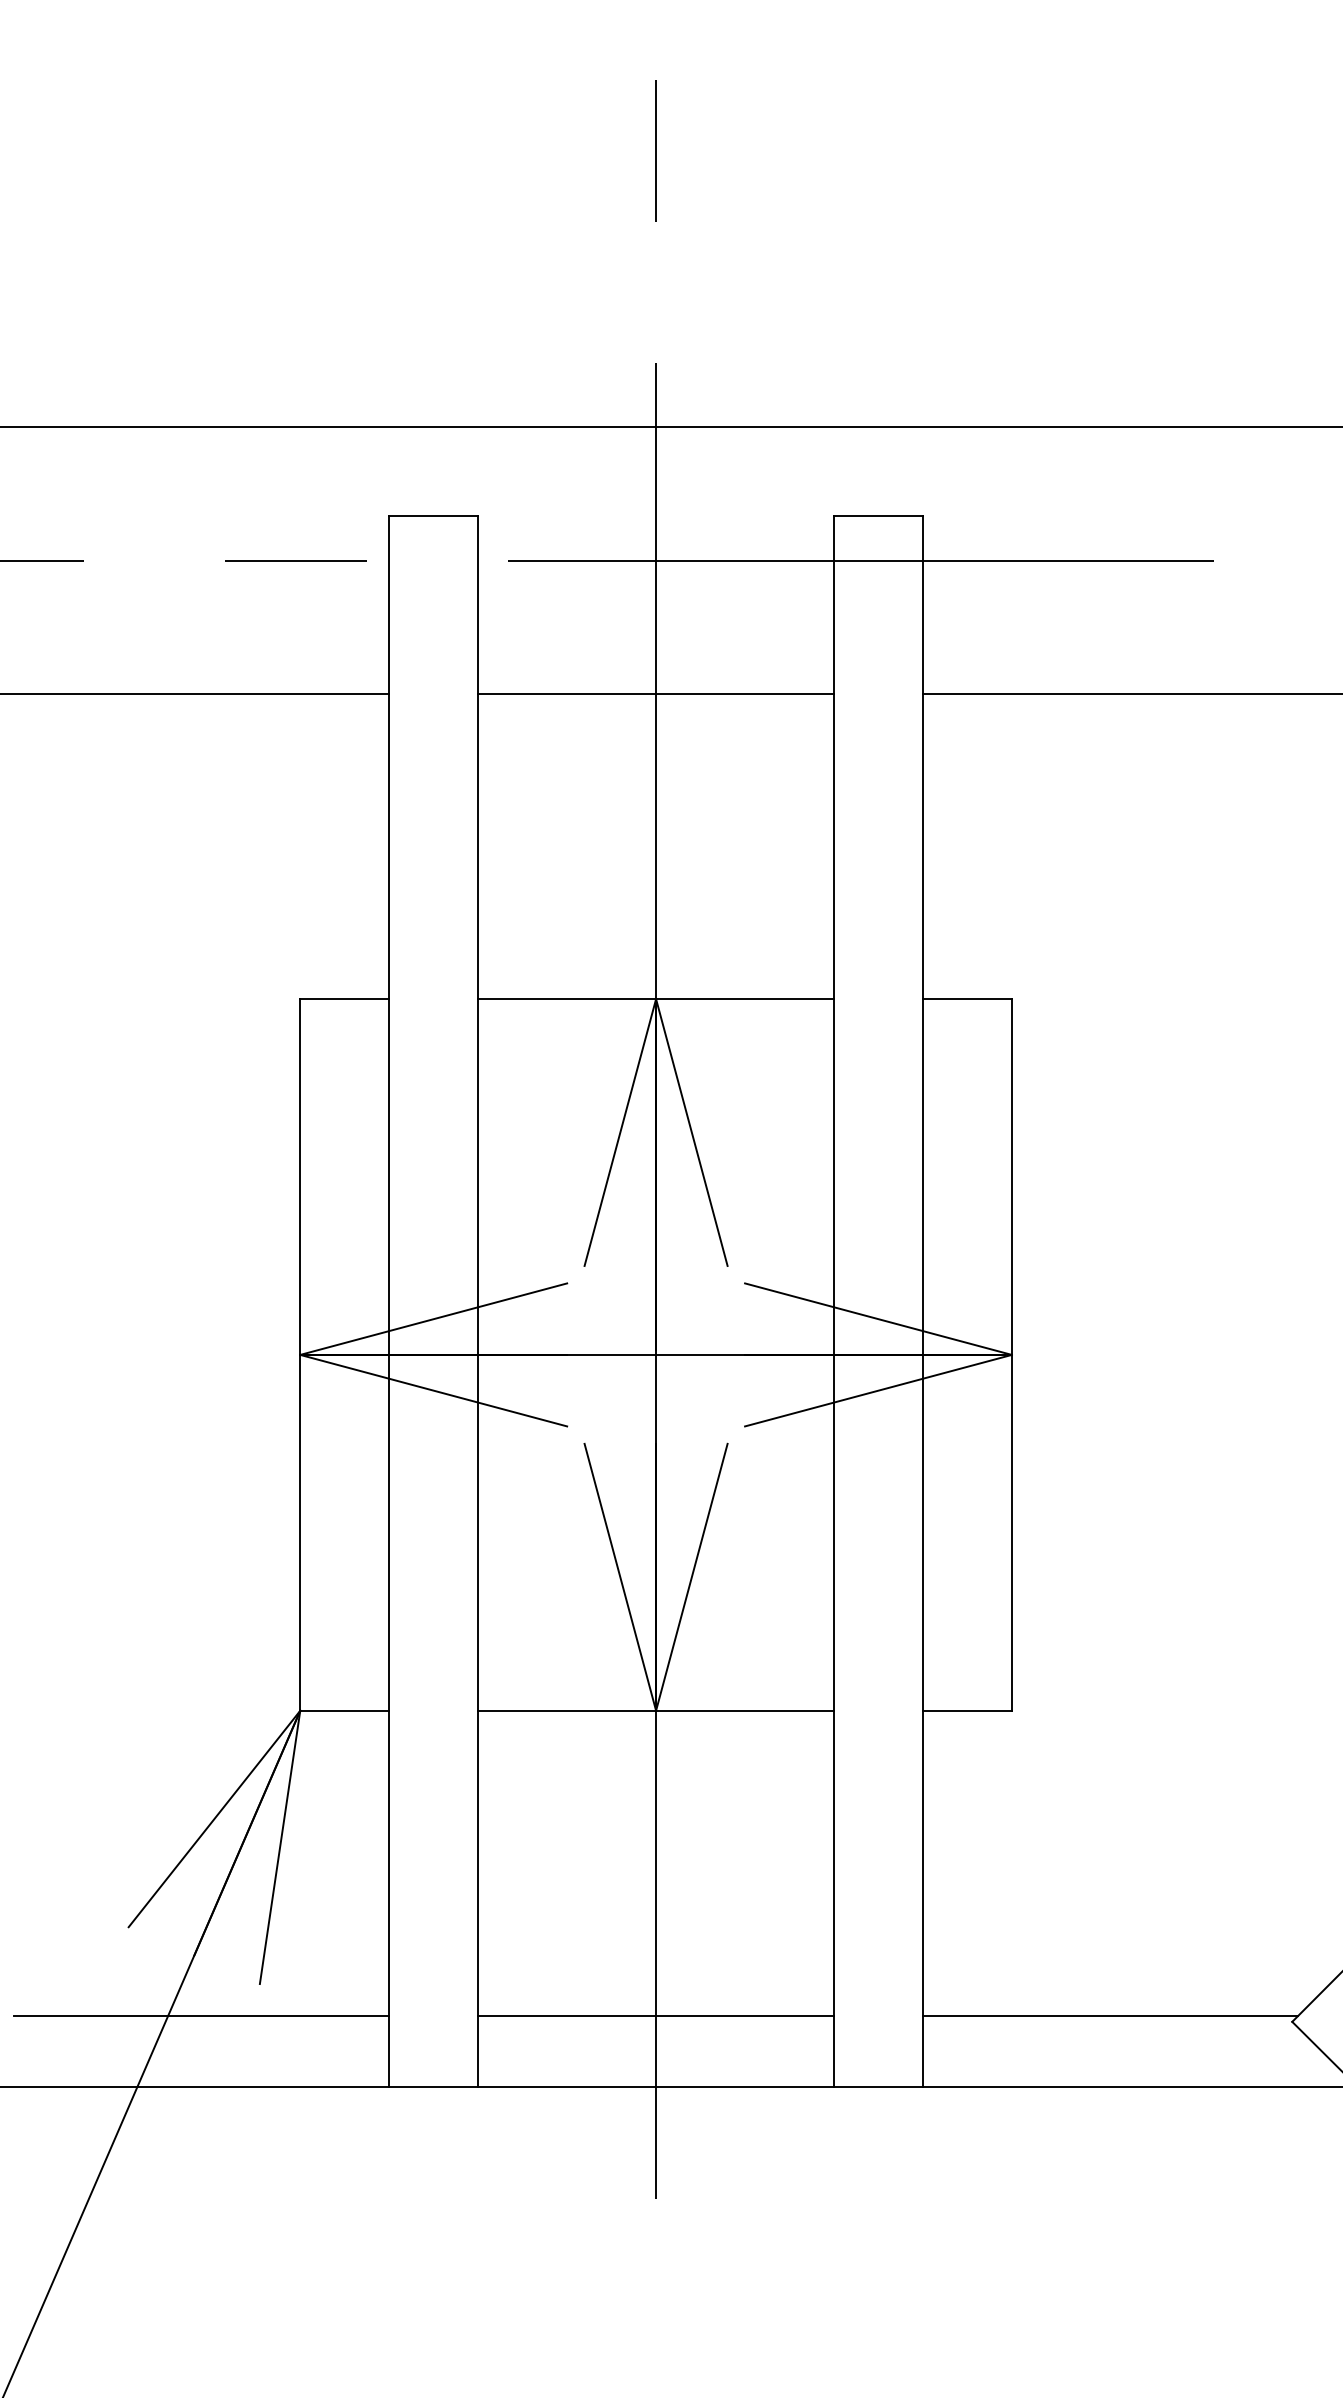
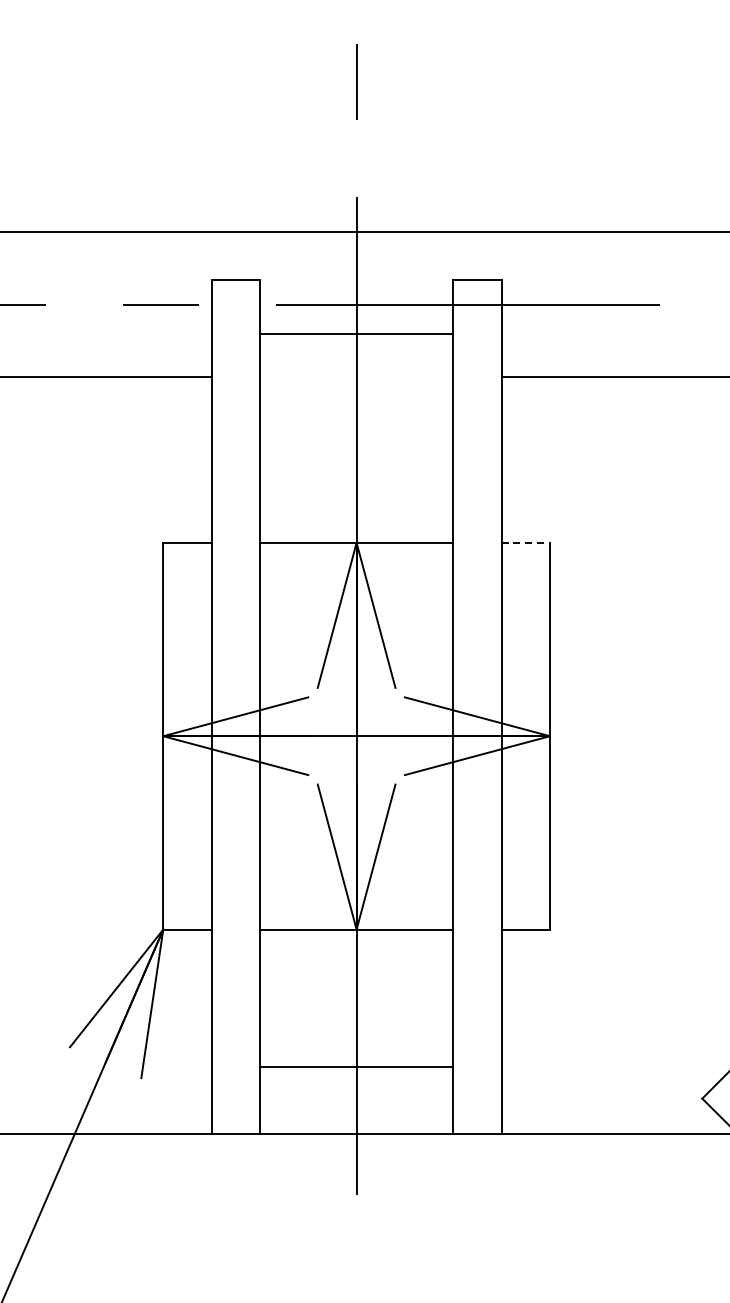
line: (655, 694) -> (356, 334), moved
line: (968, 998) -> (526, 542), solid -> dashed
line: (201, 2016) -> (109, 1095), removed
line: (655, 2016) -> (356, 1067), moved
line: (1110, 2016) -> (603, 1095), removed

